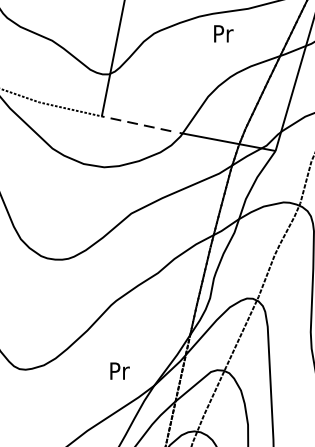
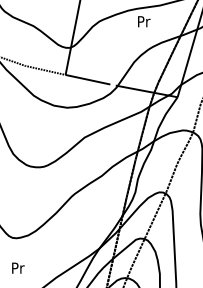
line: (135, 123) -> (87, 79), dashed -> solid
text: (120, 370) -> (18, 267), moved

